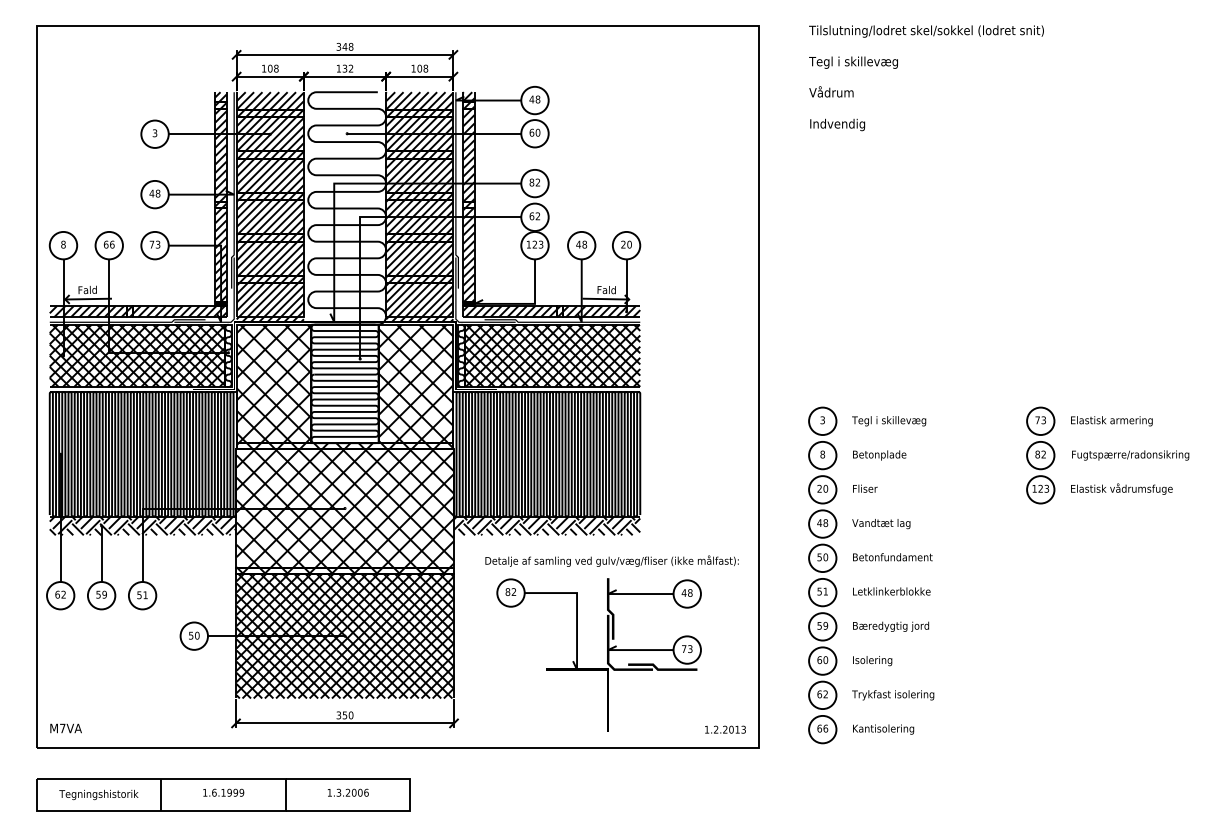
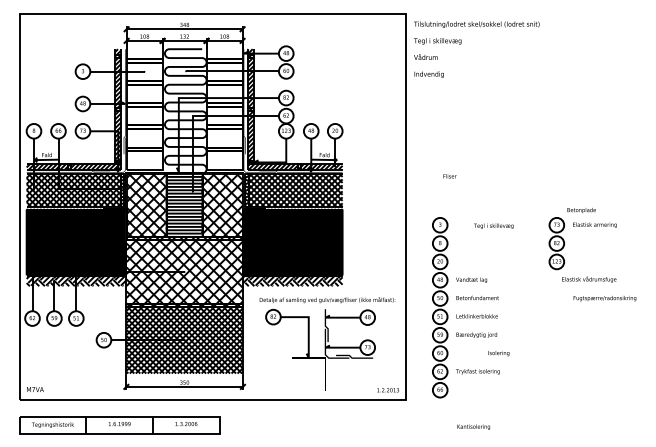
text: (926, 77) -> (476, 49), moved
hatch: (270, 206) -> (144, 110), removed
hatch: (419, 206) -> (224, 110), removed
text: (888, 419) -> (493, 225), moved
text: (879, 455) -> (581, 210), moved
text: (1129, 455) -> (604, 298), moved
text: (864, 489) -> (449, 176), moved
text: (1122, 489) -> (589, 279), moved
text: (871, 660) -> (498, 353), moved
text: (883, 728) -> (473, 426), moved

